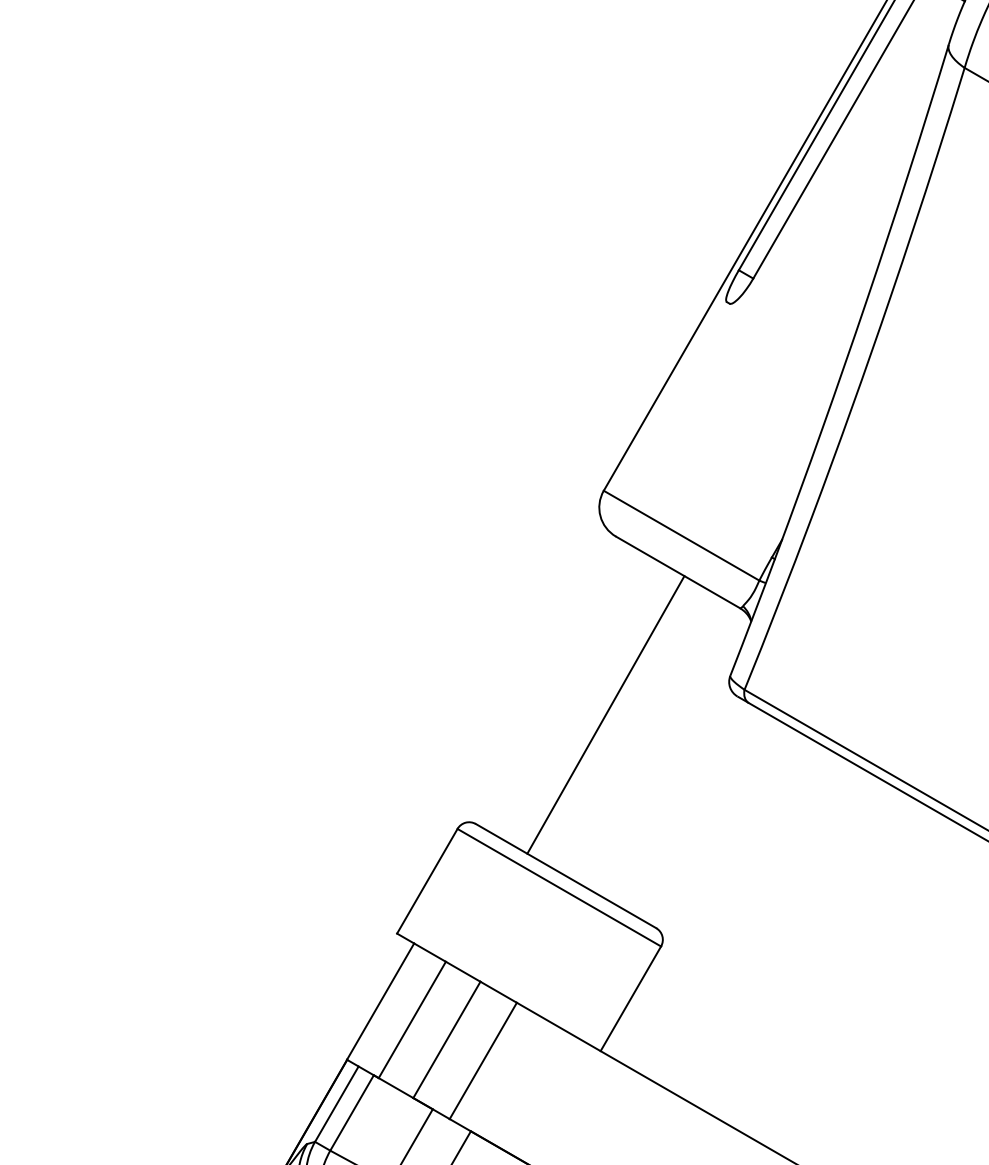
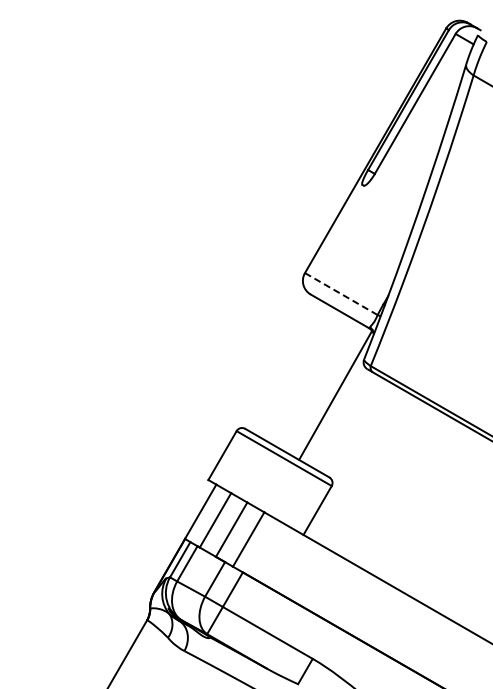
line: (681, 536) -> (341, 294), solid -> dashed
line: (604, 714) -> (335, 394), moved

